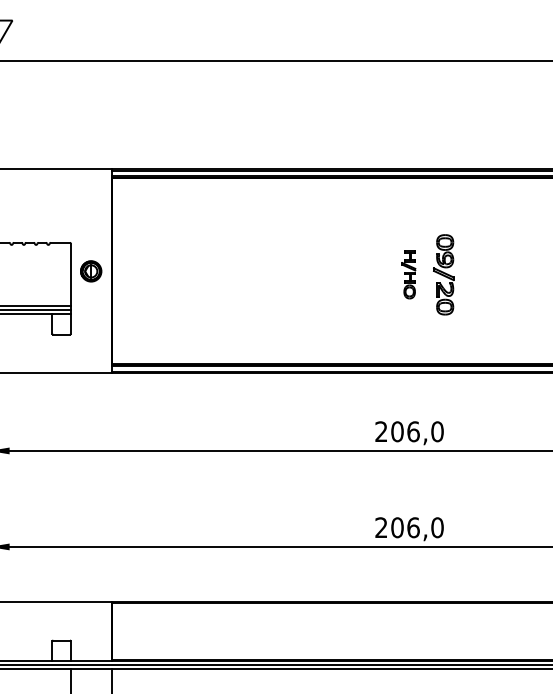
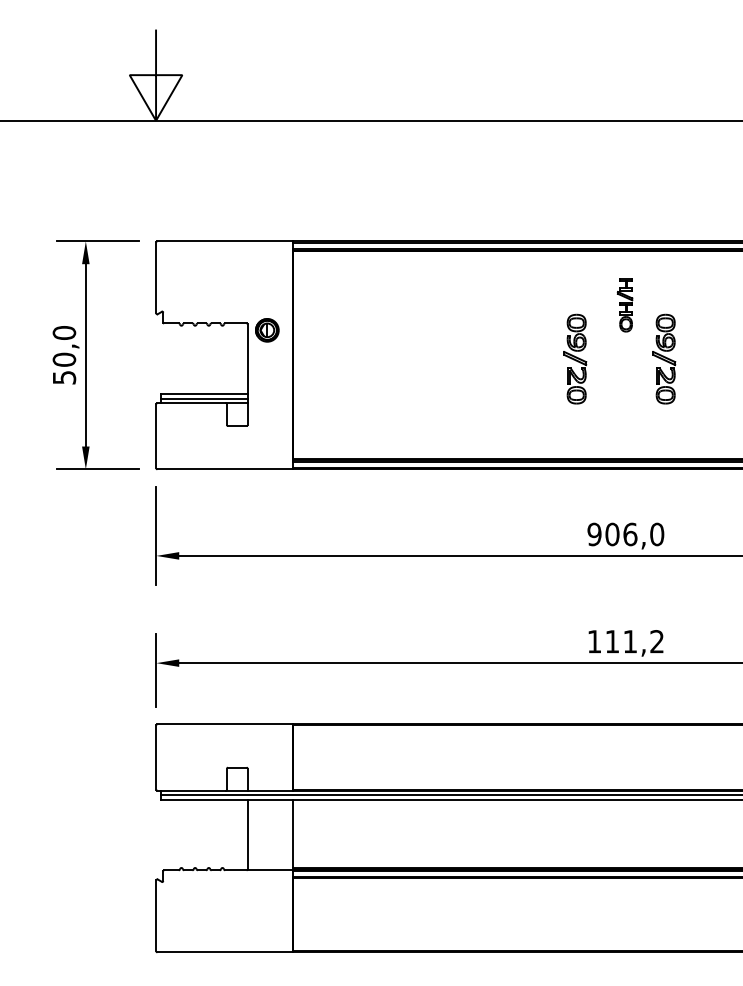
part: (91, 271) -> (267, 330), moved
part: (364, 274) -> (575, 358), added
part: (408, 275) -> (624, 305), moved
text: (381, 431) -> (594, 534), 206,0 -> 906,0
text: (409, 527) -> (625, 641), 206,0 -> 111,2

